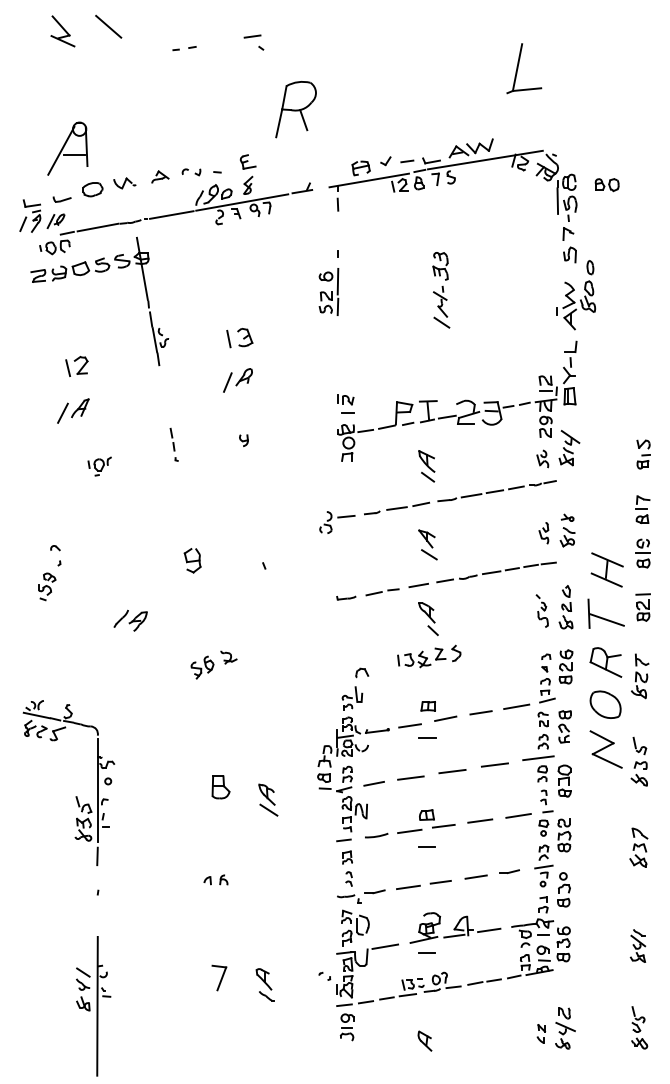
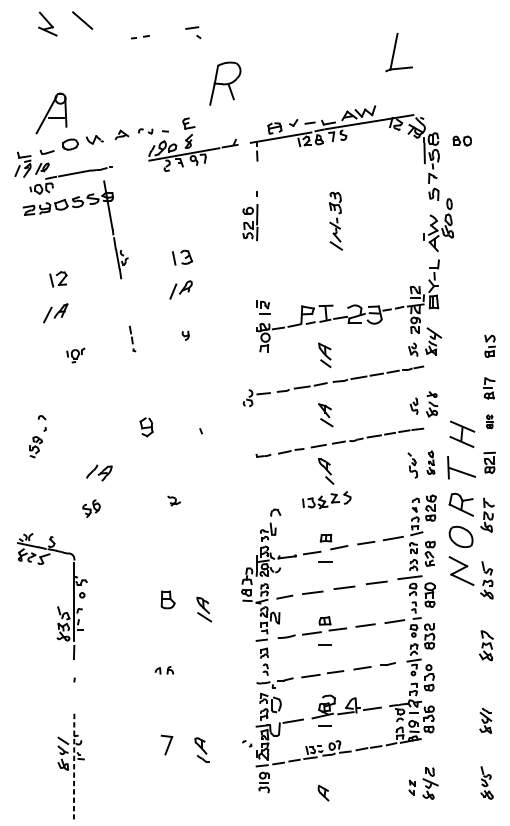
line: (171, 214) -> (130, 163), removed
part: (642, 553) -> (489, 421), size x0.6
part: (565, 607) -> (430, 462), size x0.7
part: (202, 667) -> (91, 508), moved
line: (97, 1006) -> (74, 766), solid -> dashed

